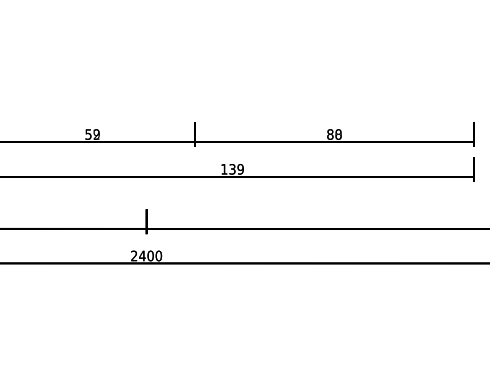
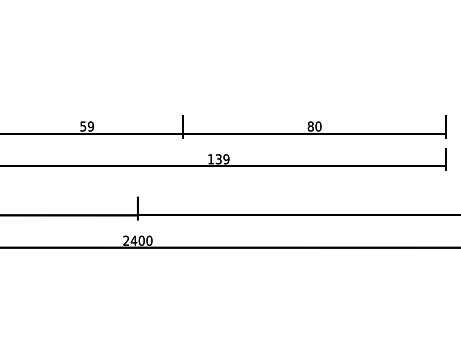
text: (96, 134) -> (90, 126), 52 -> 59
text: (338, 134) -> (318, 126), 88 -> 80

